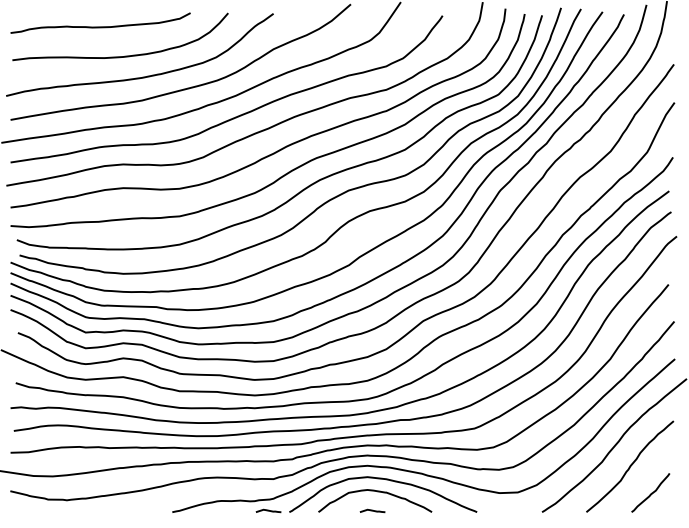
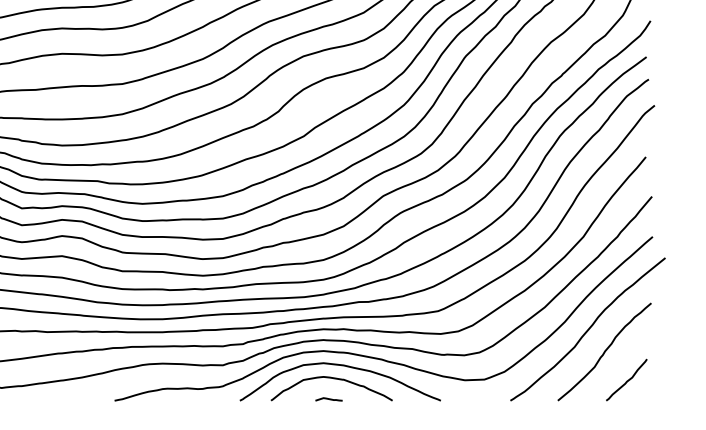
curve: (268, 510) -> (217, 398), removed

